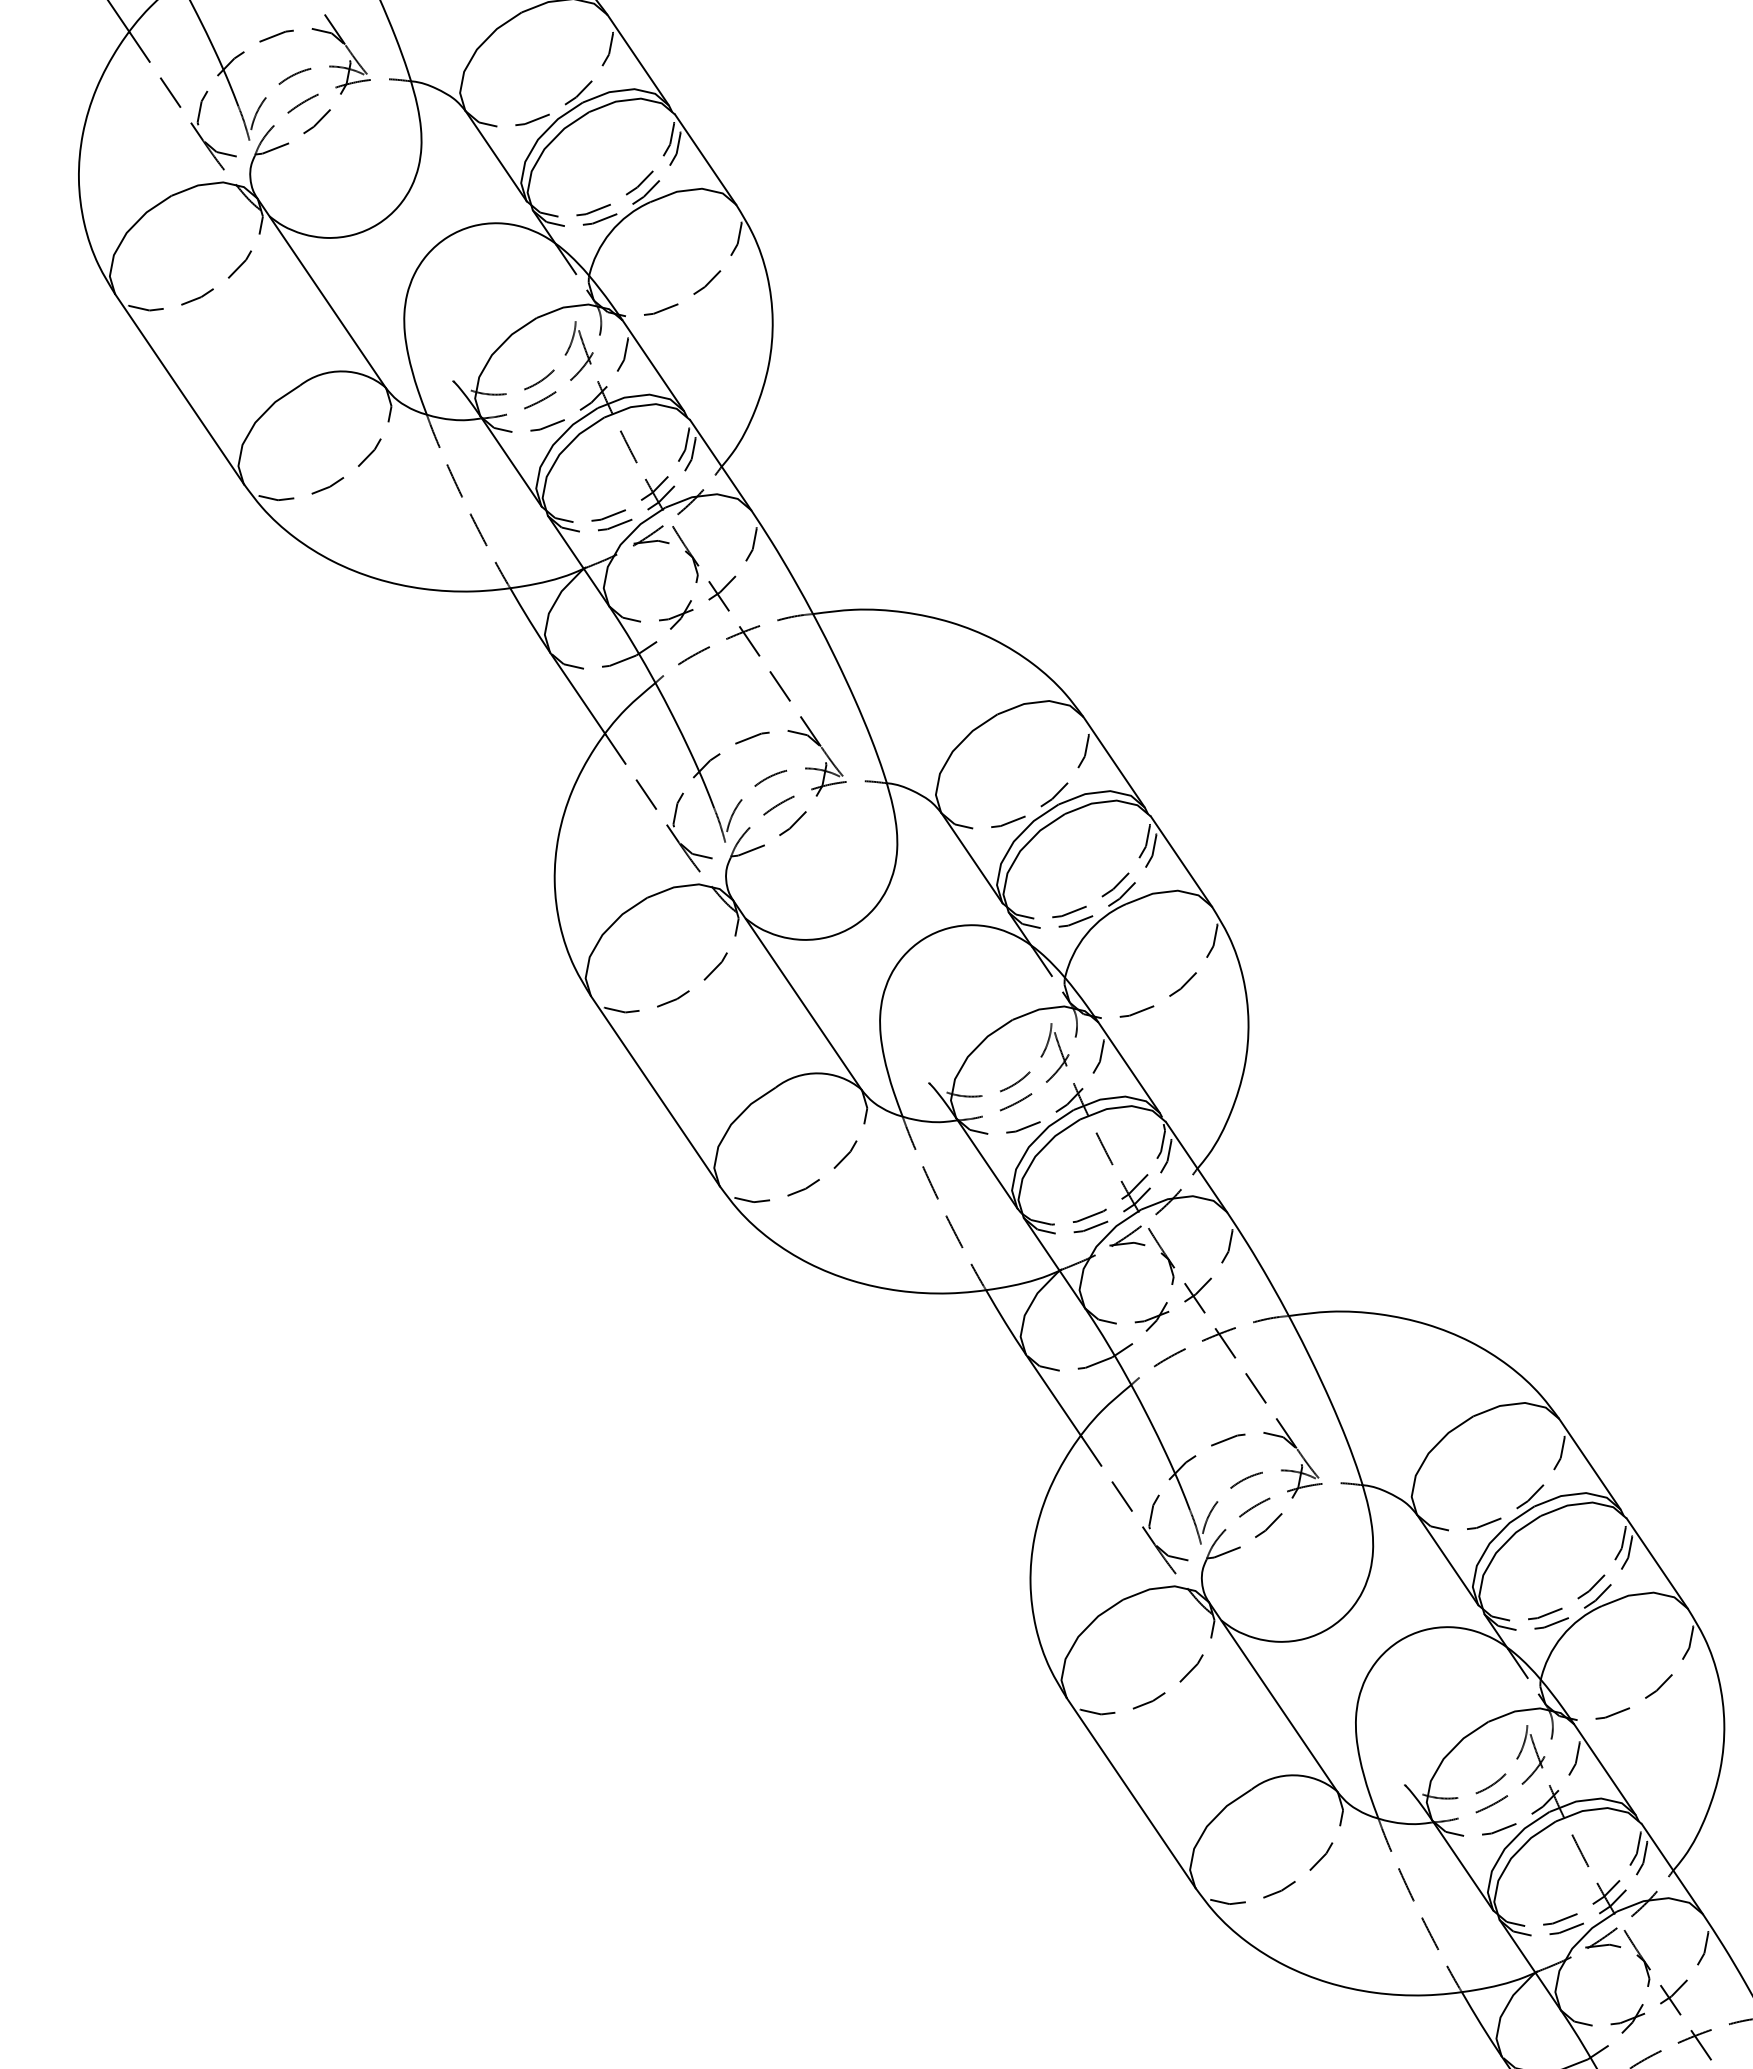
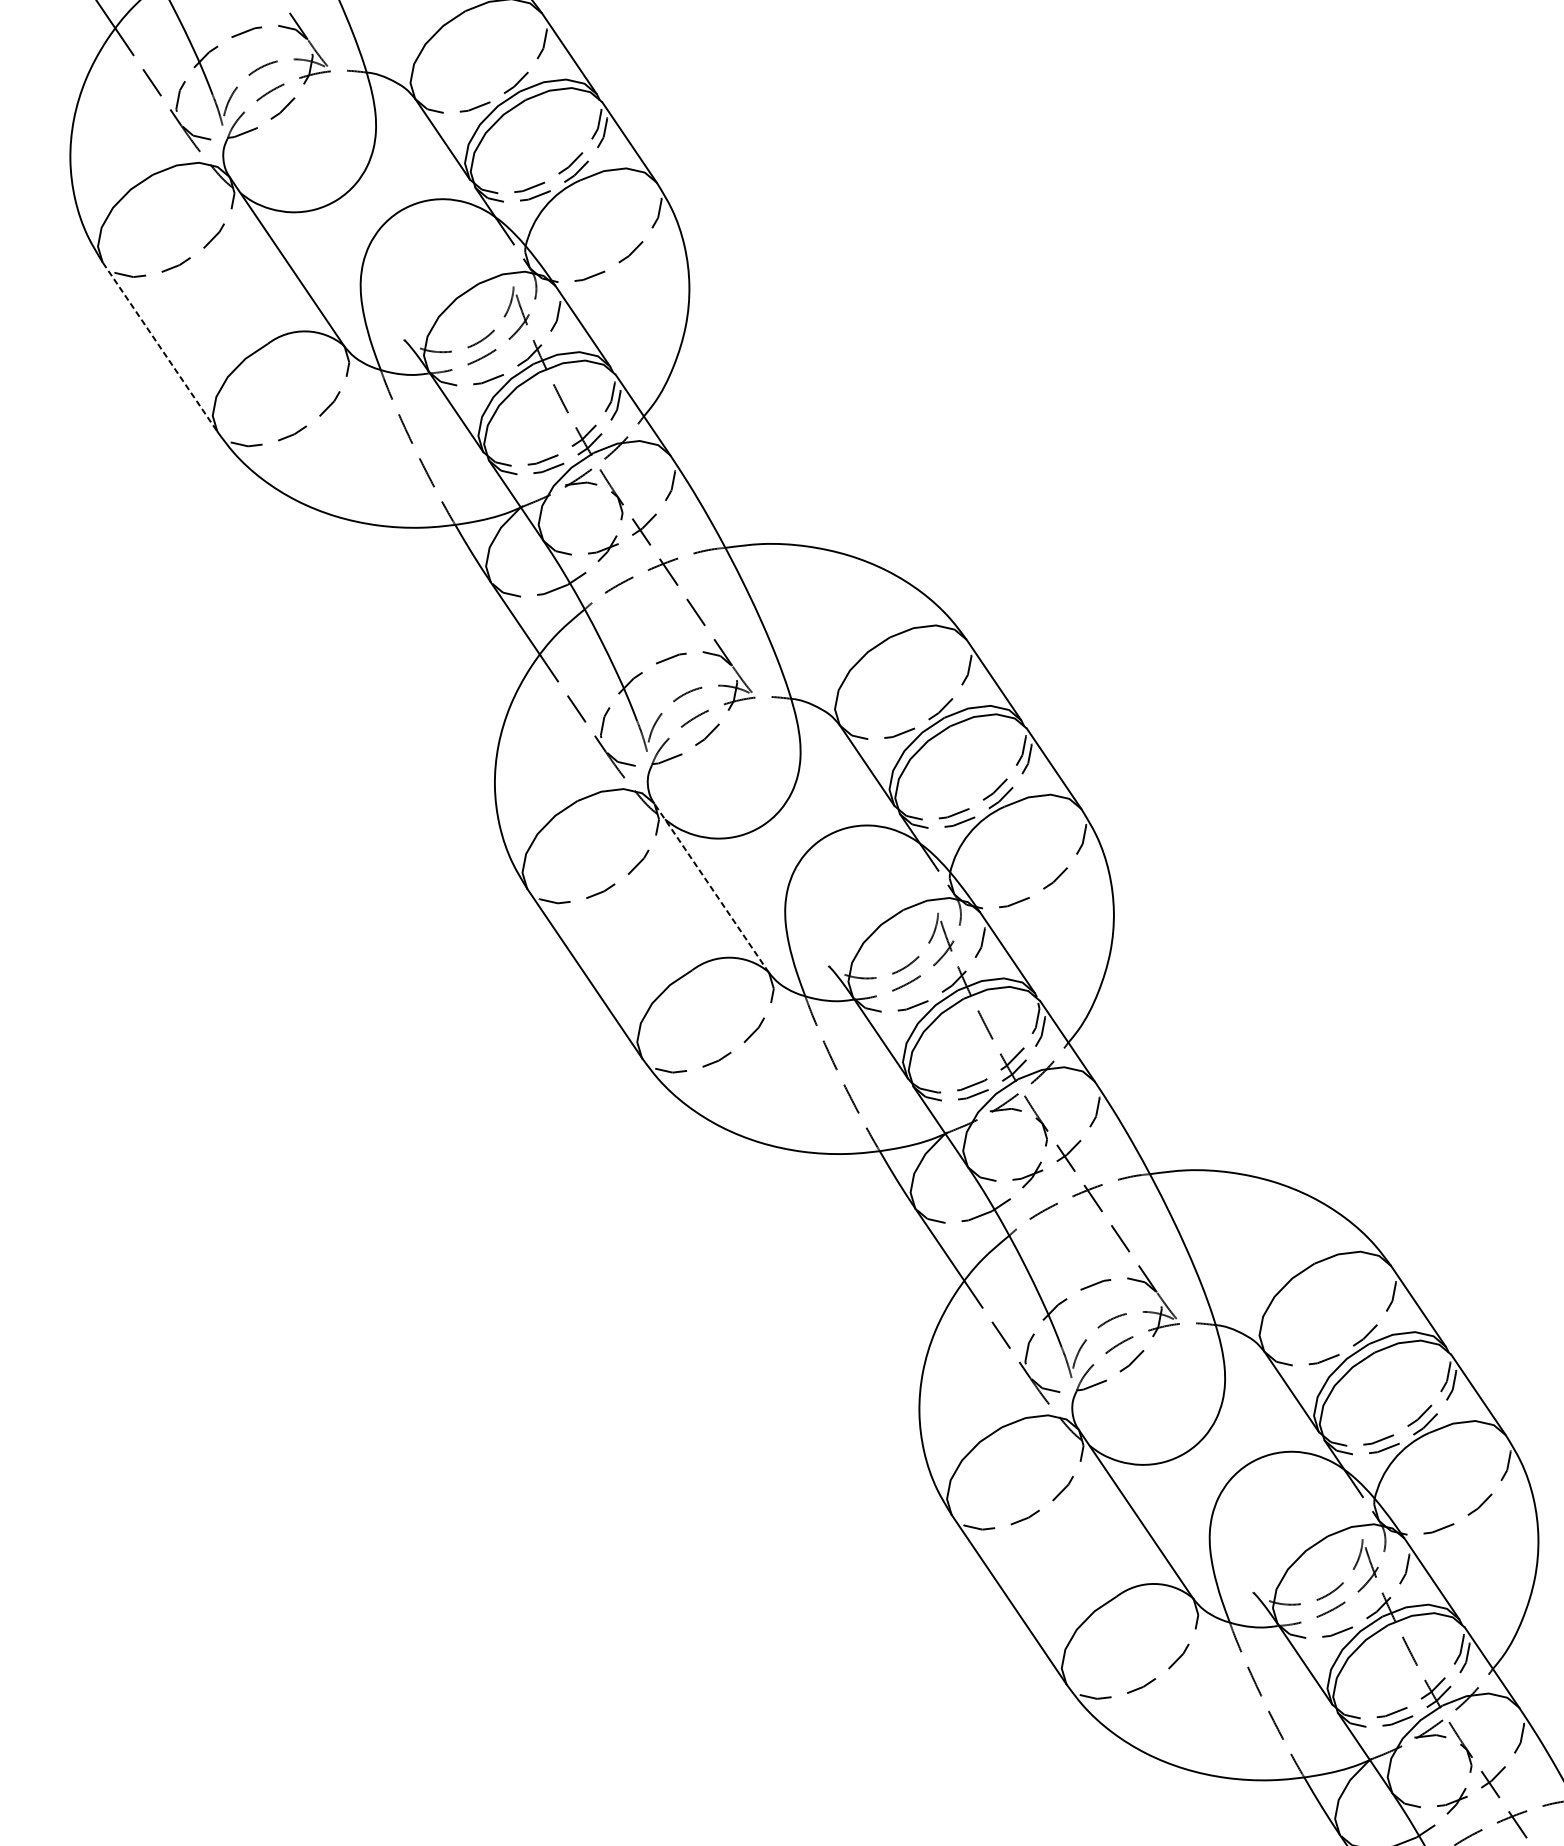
line: (179, 389) -> (160, 347), solid -> dashed
line: (797, 995) -> (711, 888), solid -> dashed

